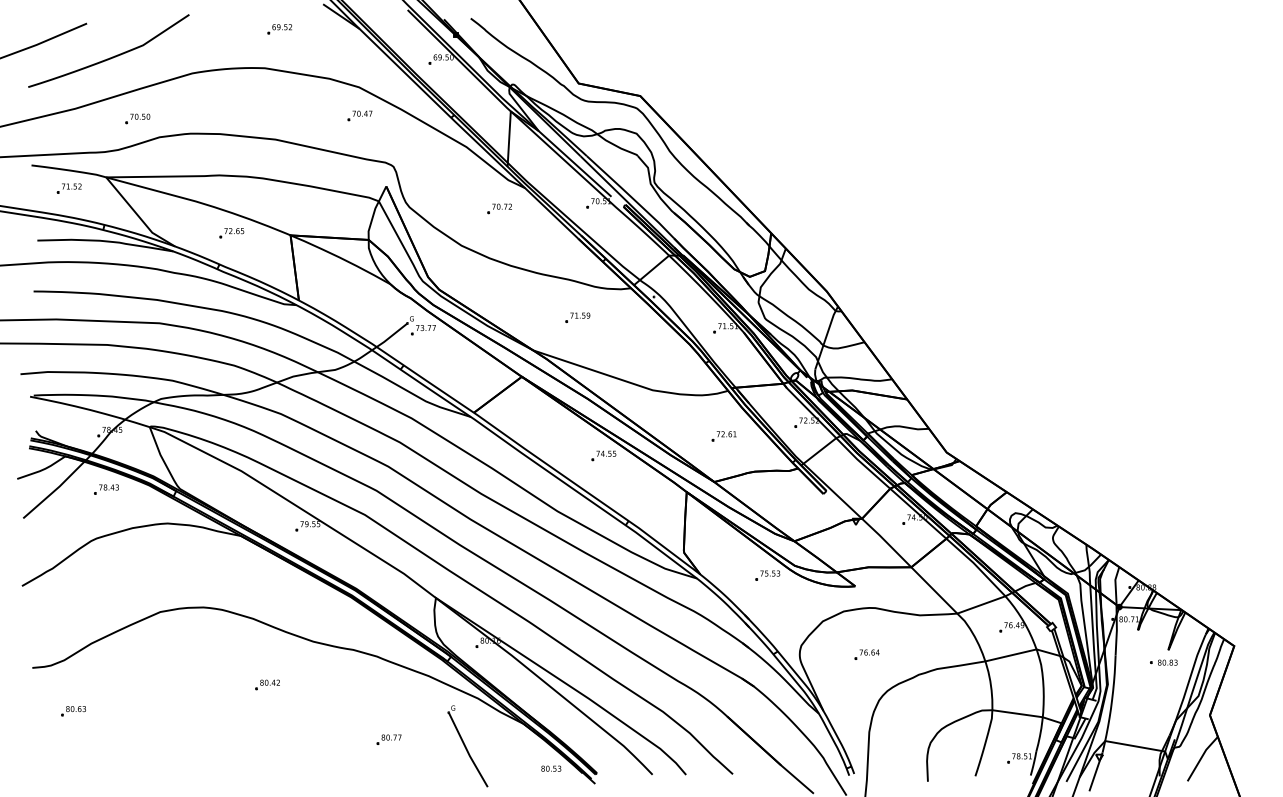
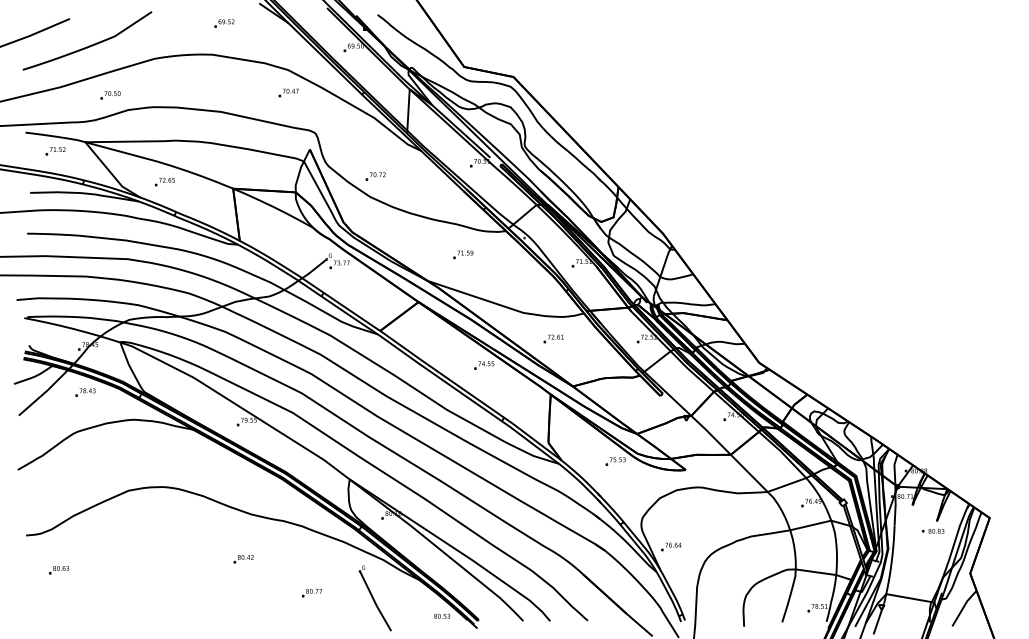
part: (499, 208) -> (375, 176), moved
part: (231, 232) -> (164, 181), moved
part: (723, 435) -> (553, 338), moved
part: (867, 654) -> (671, 546), moved
part: (267, 685) -> (243, 559), moved

